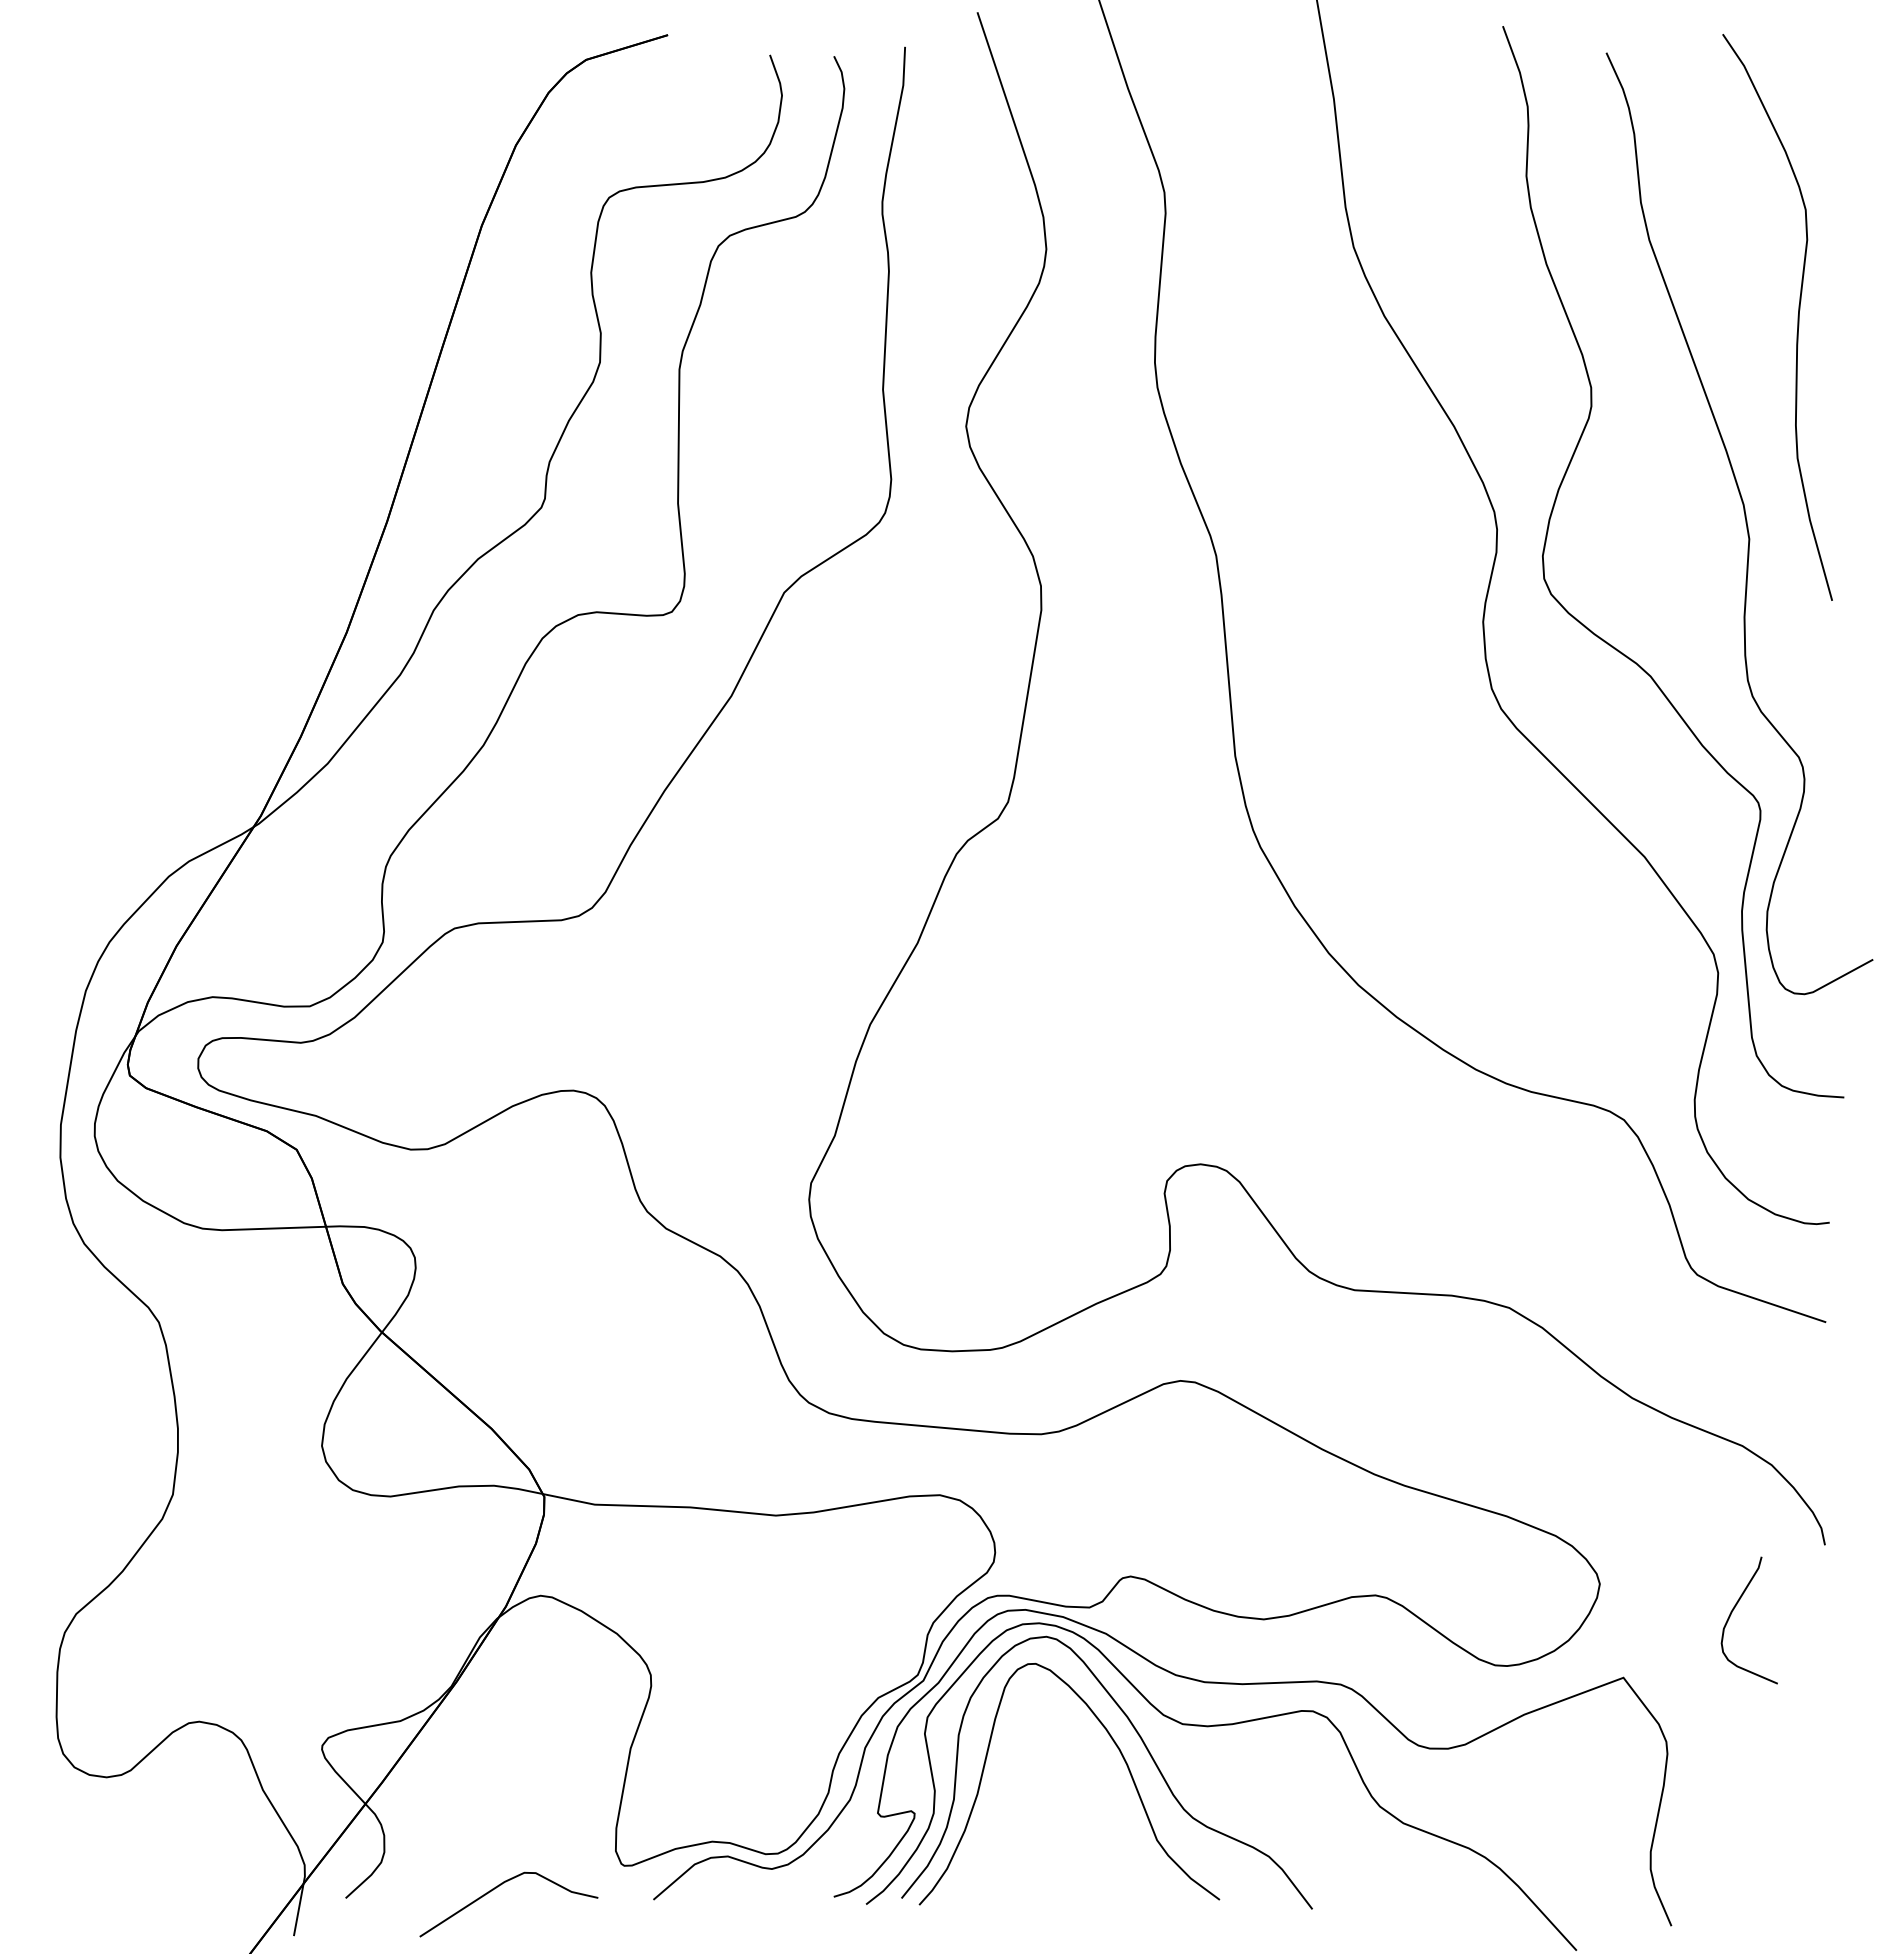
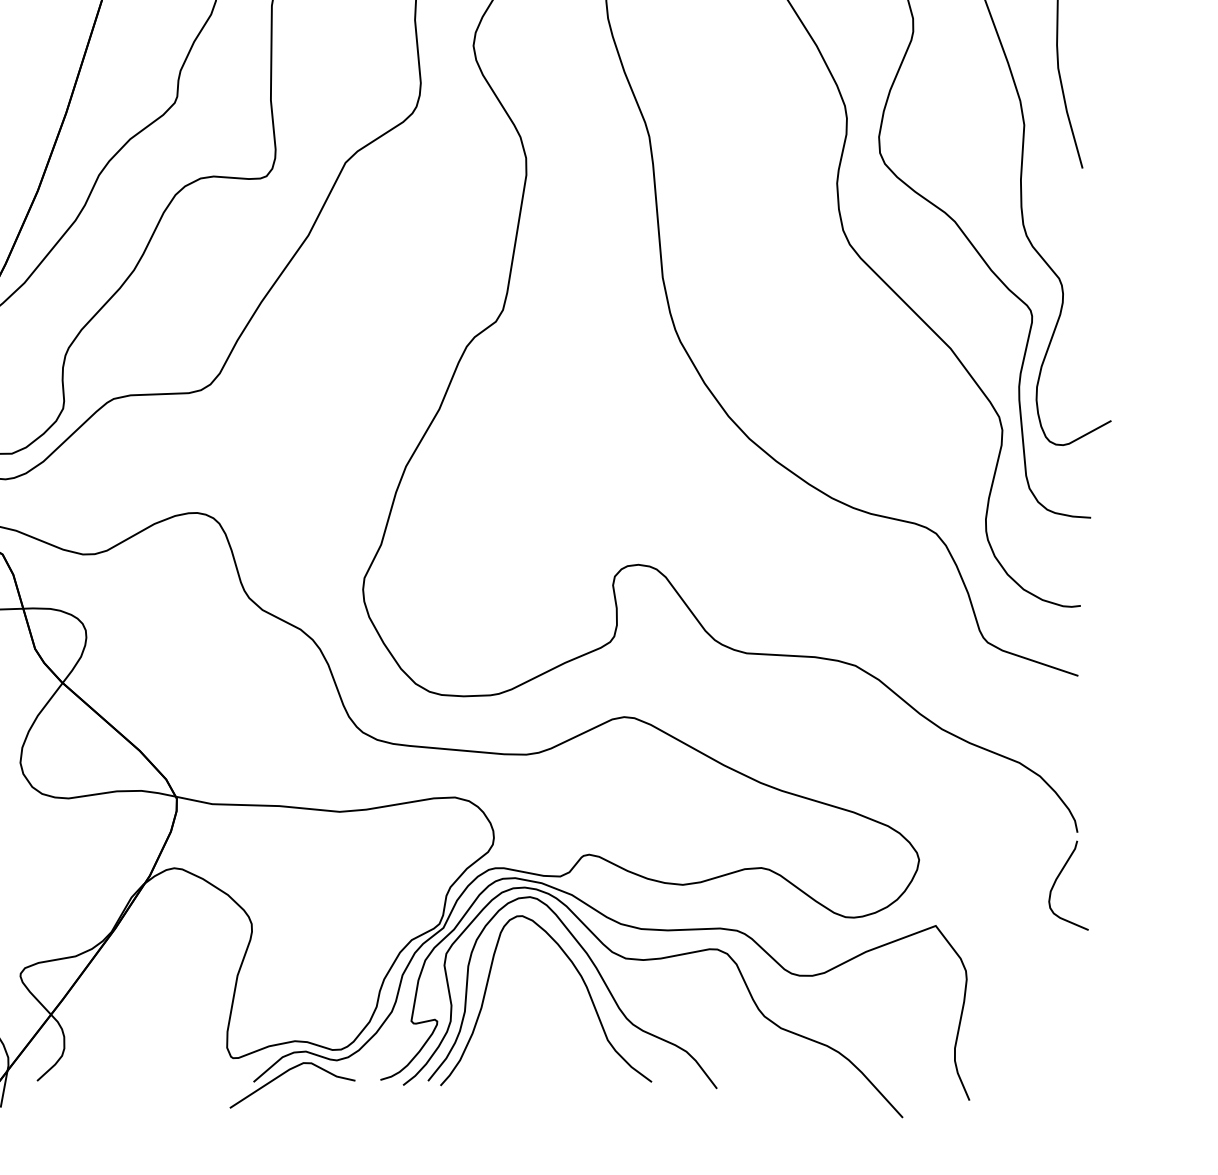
curve: (1734, 1609) -> (1058, 877), moved
curve: (498, 1887) -> (285, 1073), moved

